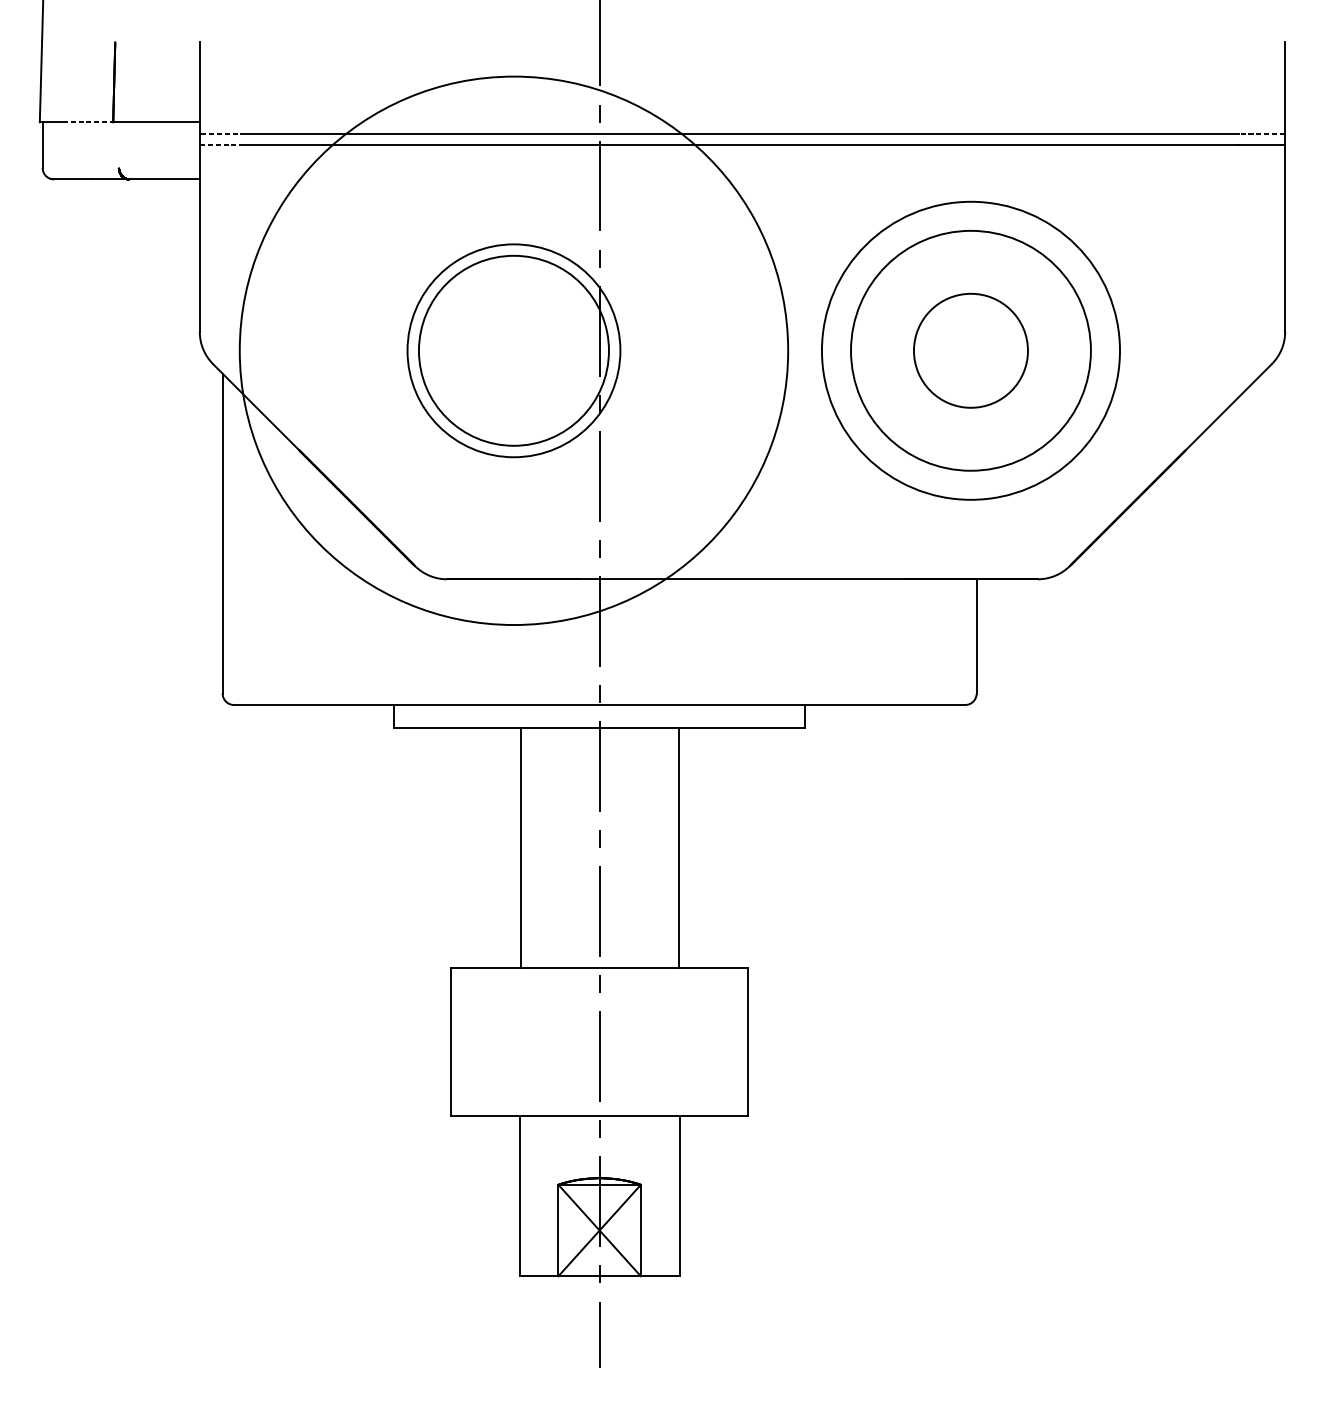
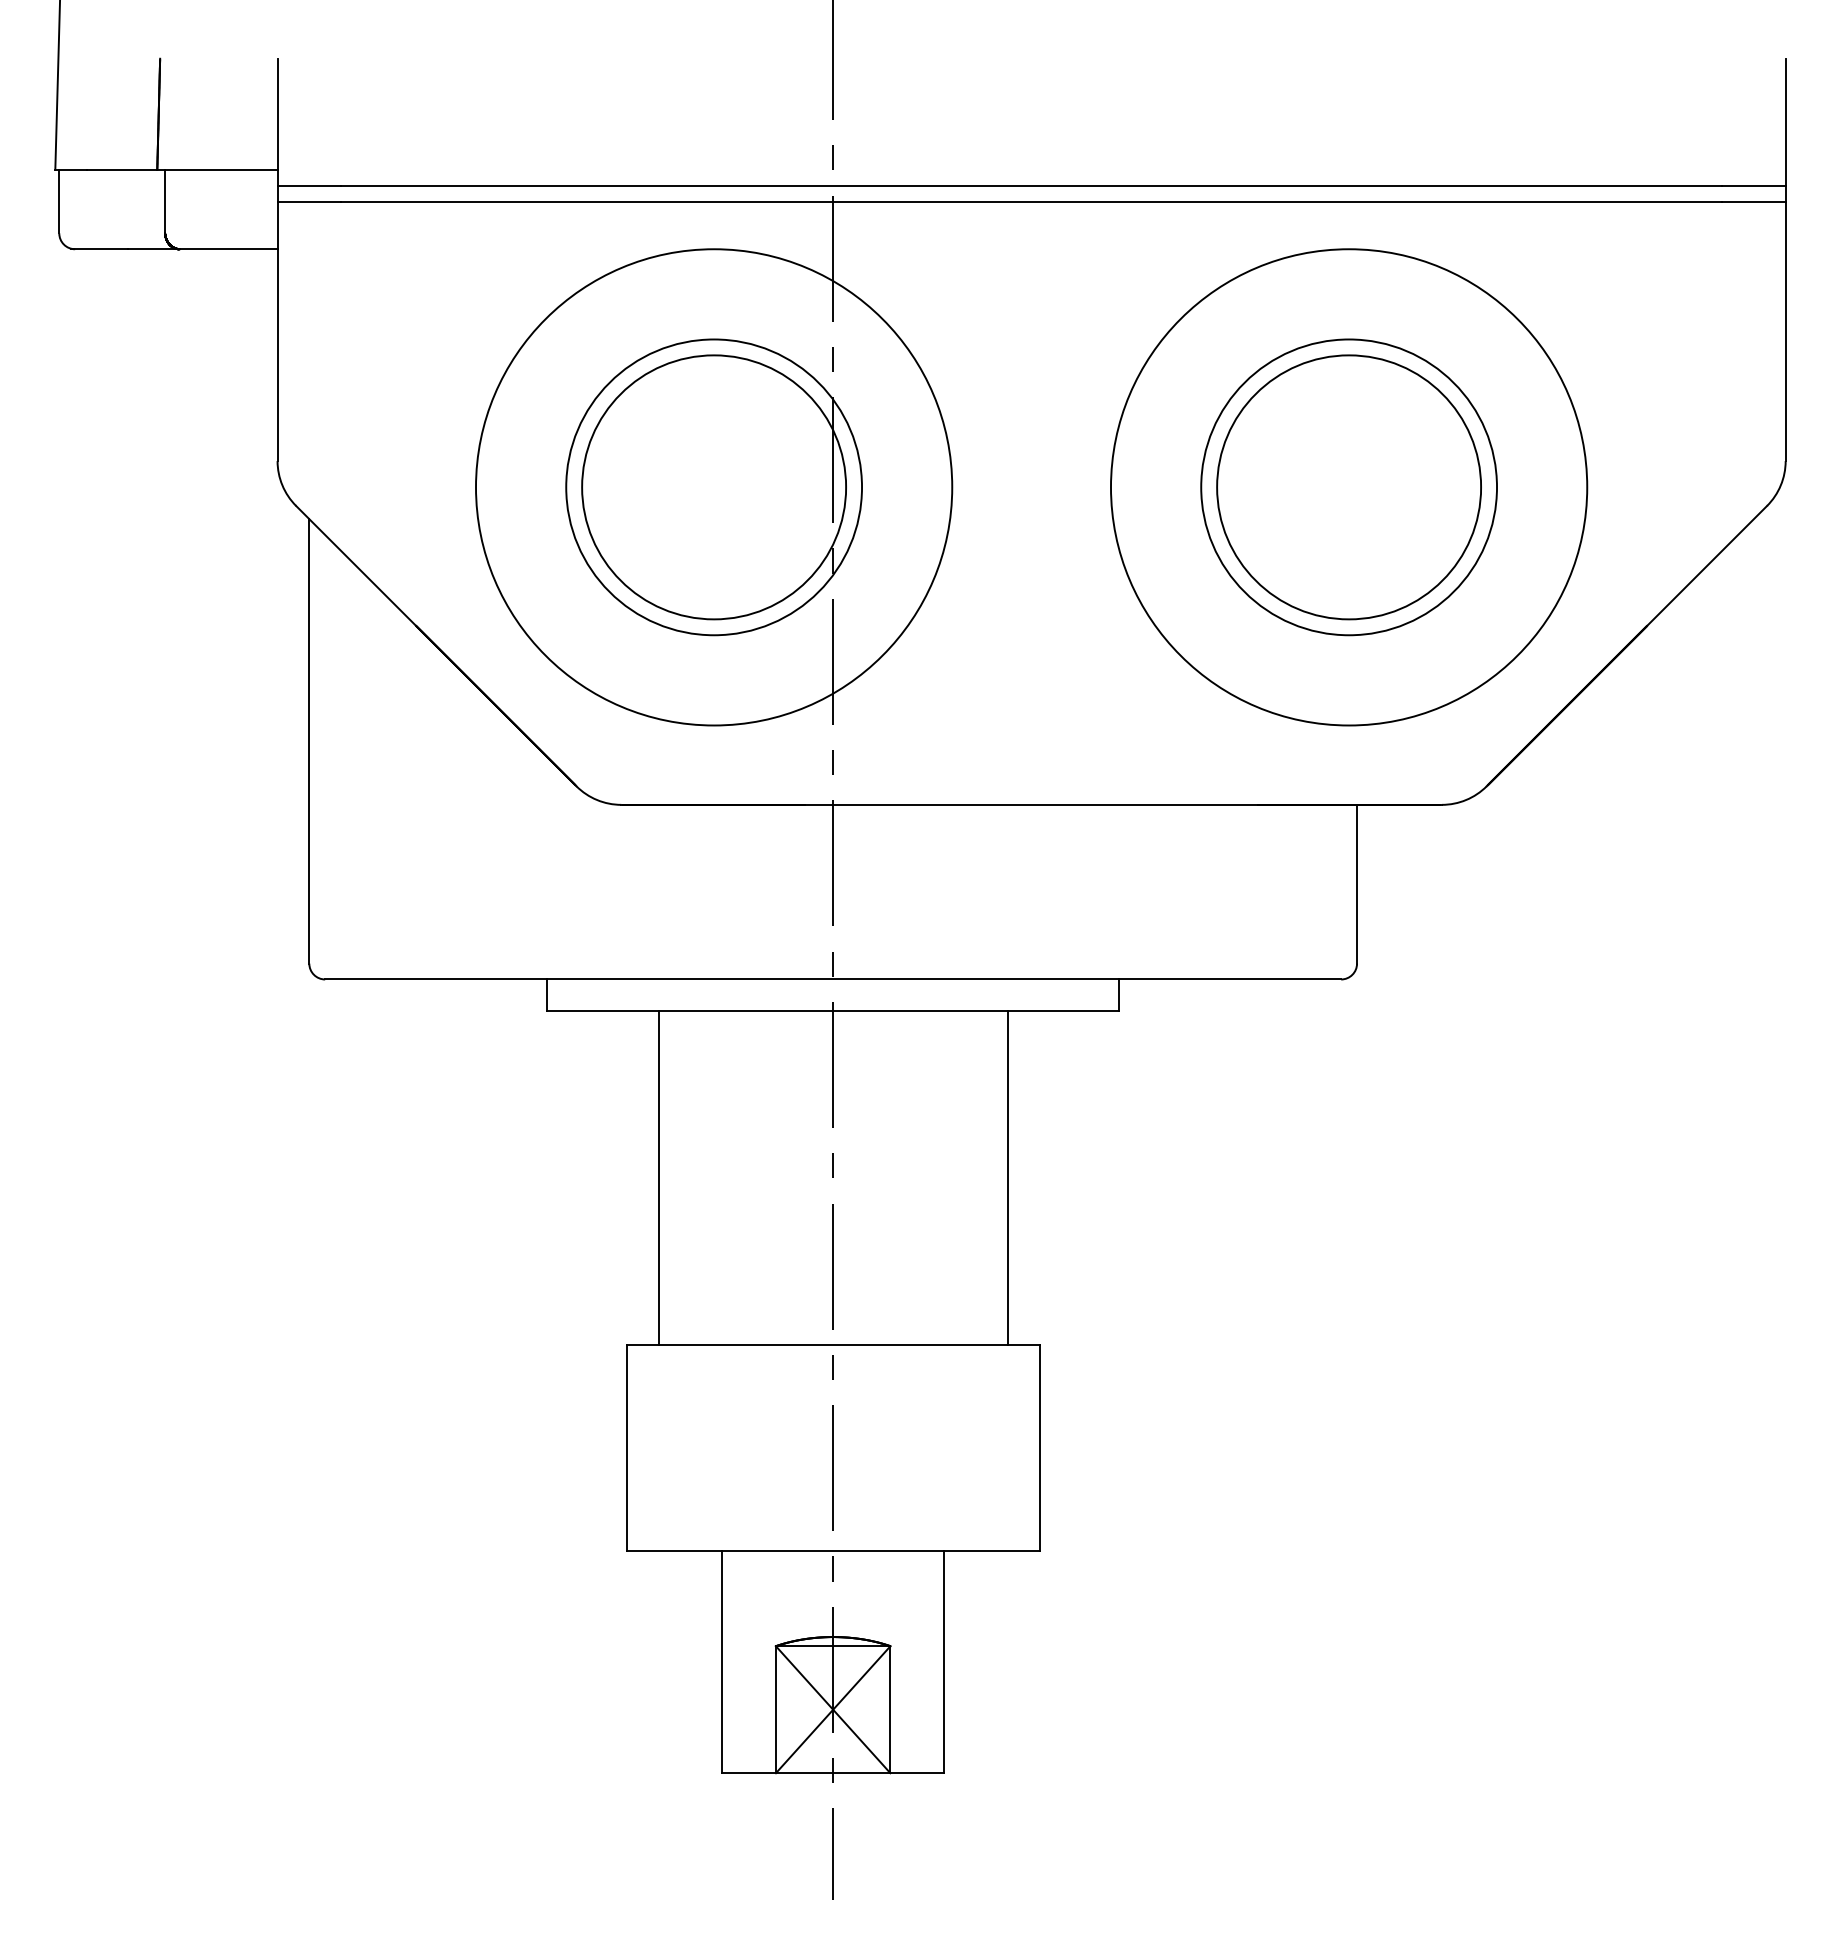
line: (88, 122) -> (122, 169), dashed -> solid
line: (222, 133) -> (309, 185), dashed -> solid
line: (1262, 133) -> (1753, 185), dashed -> solid
line: (119, 145) -> (165, 201), added
line: (222, 145) -> (309, 201), dashed -> solid
circle: (514, 350) -> (714, 487), size x0.62
circle: (970, 350) -> (1348, 487), size x1.43
circle: (971, 350) -> (1349, 487), size x0.71
circle: (971, 350) -> (1349, 487), size x1.67
line: (521, 847) -> (658, 1177), moved
line: (678, 847) -> (1007, 1177), moved

